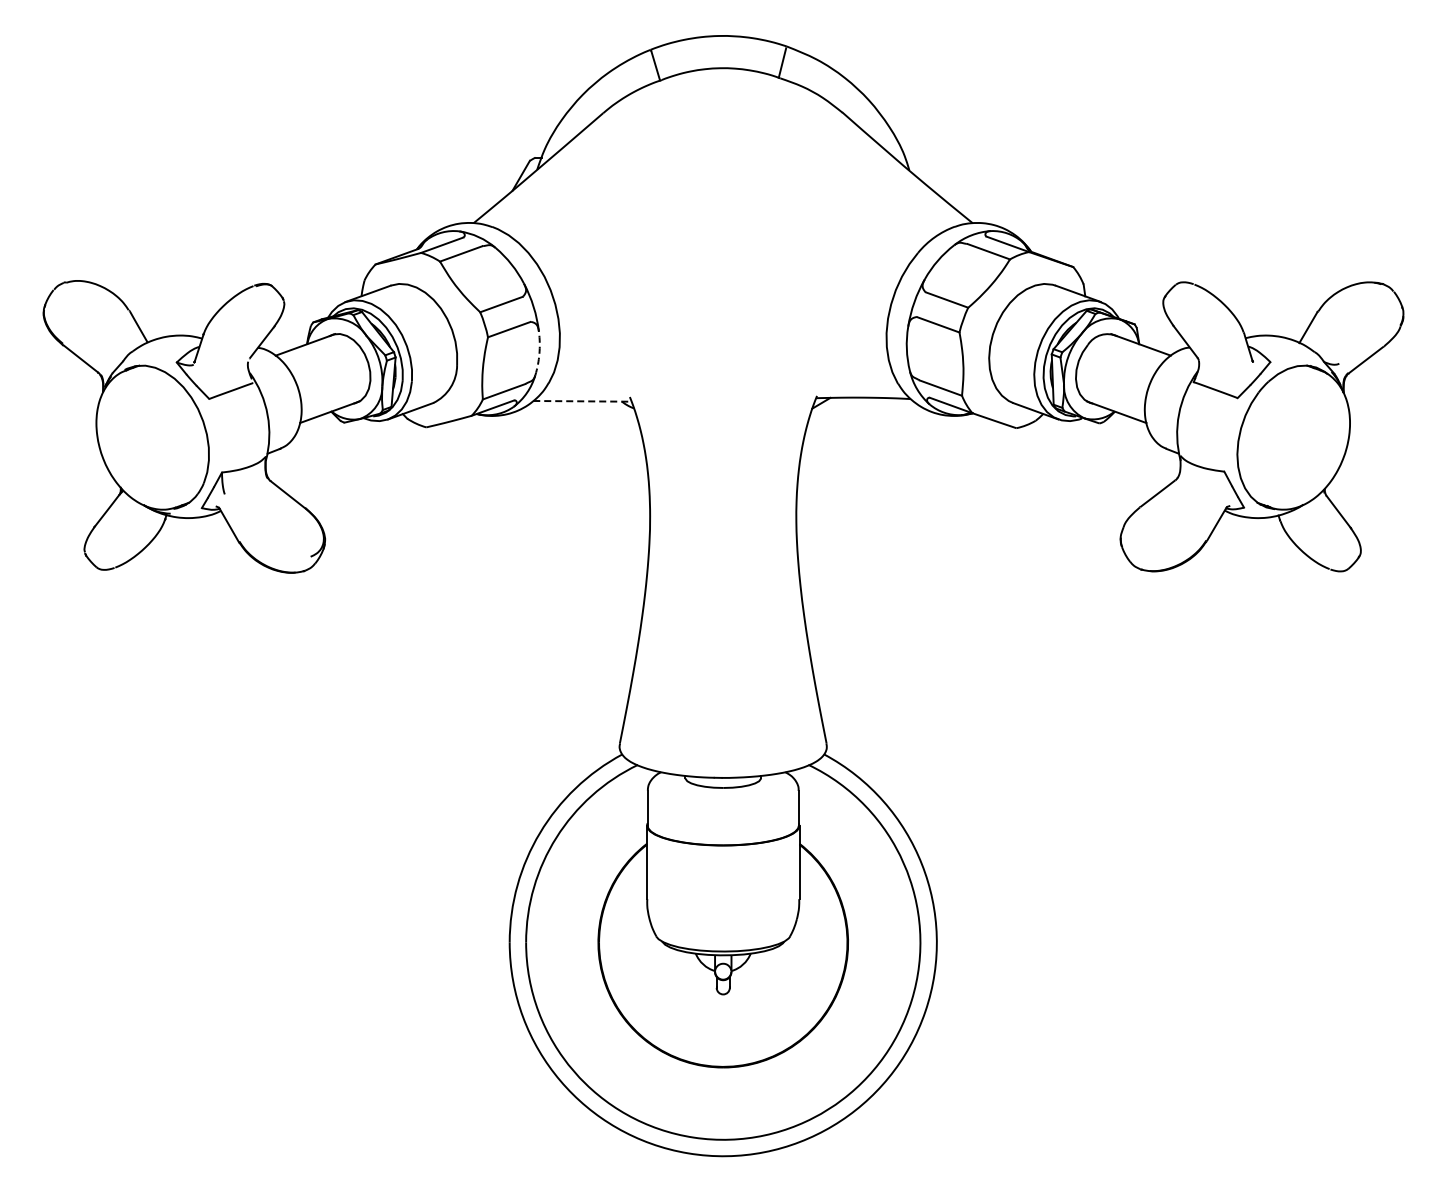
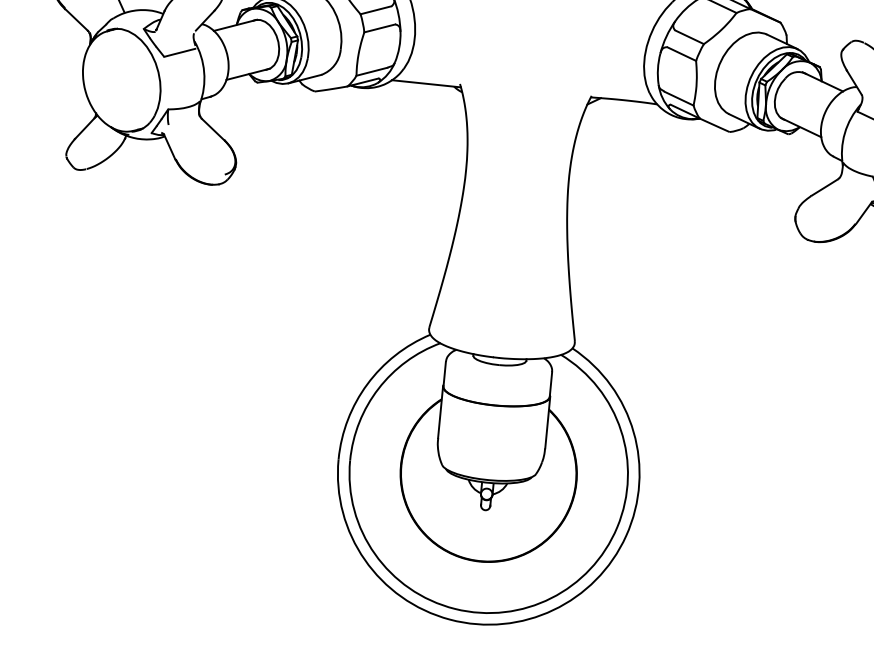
arc: (539, 353) -> (399, 47), dashed -> solid
line: (582, 401) -> (426, 83), dashed -> solid

